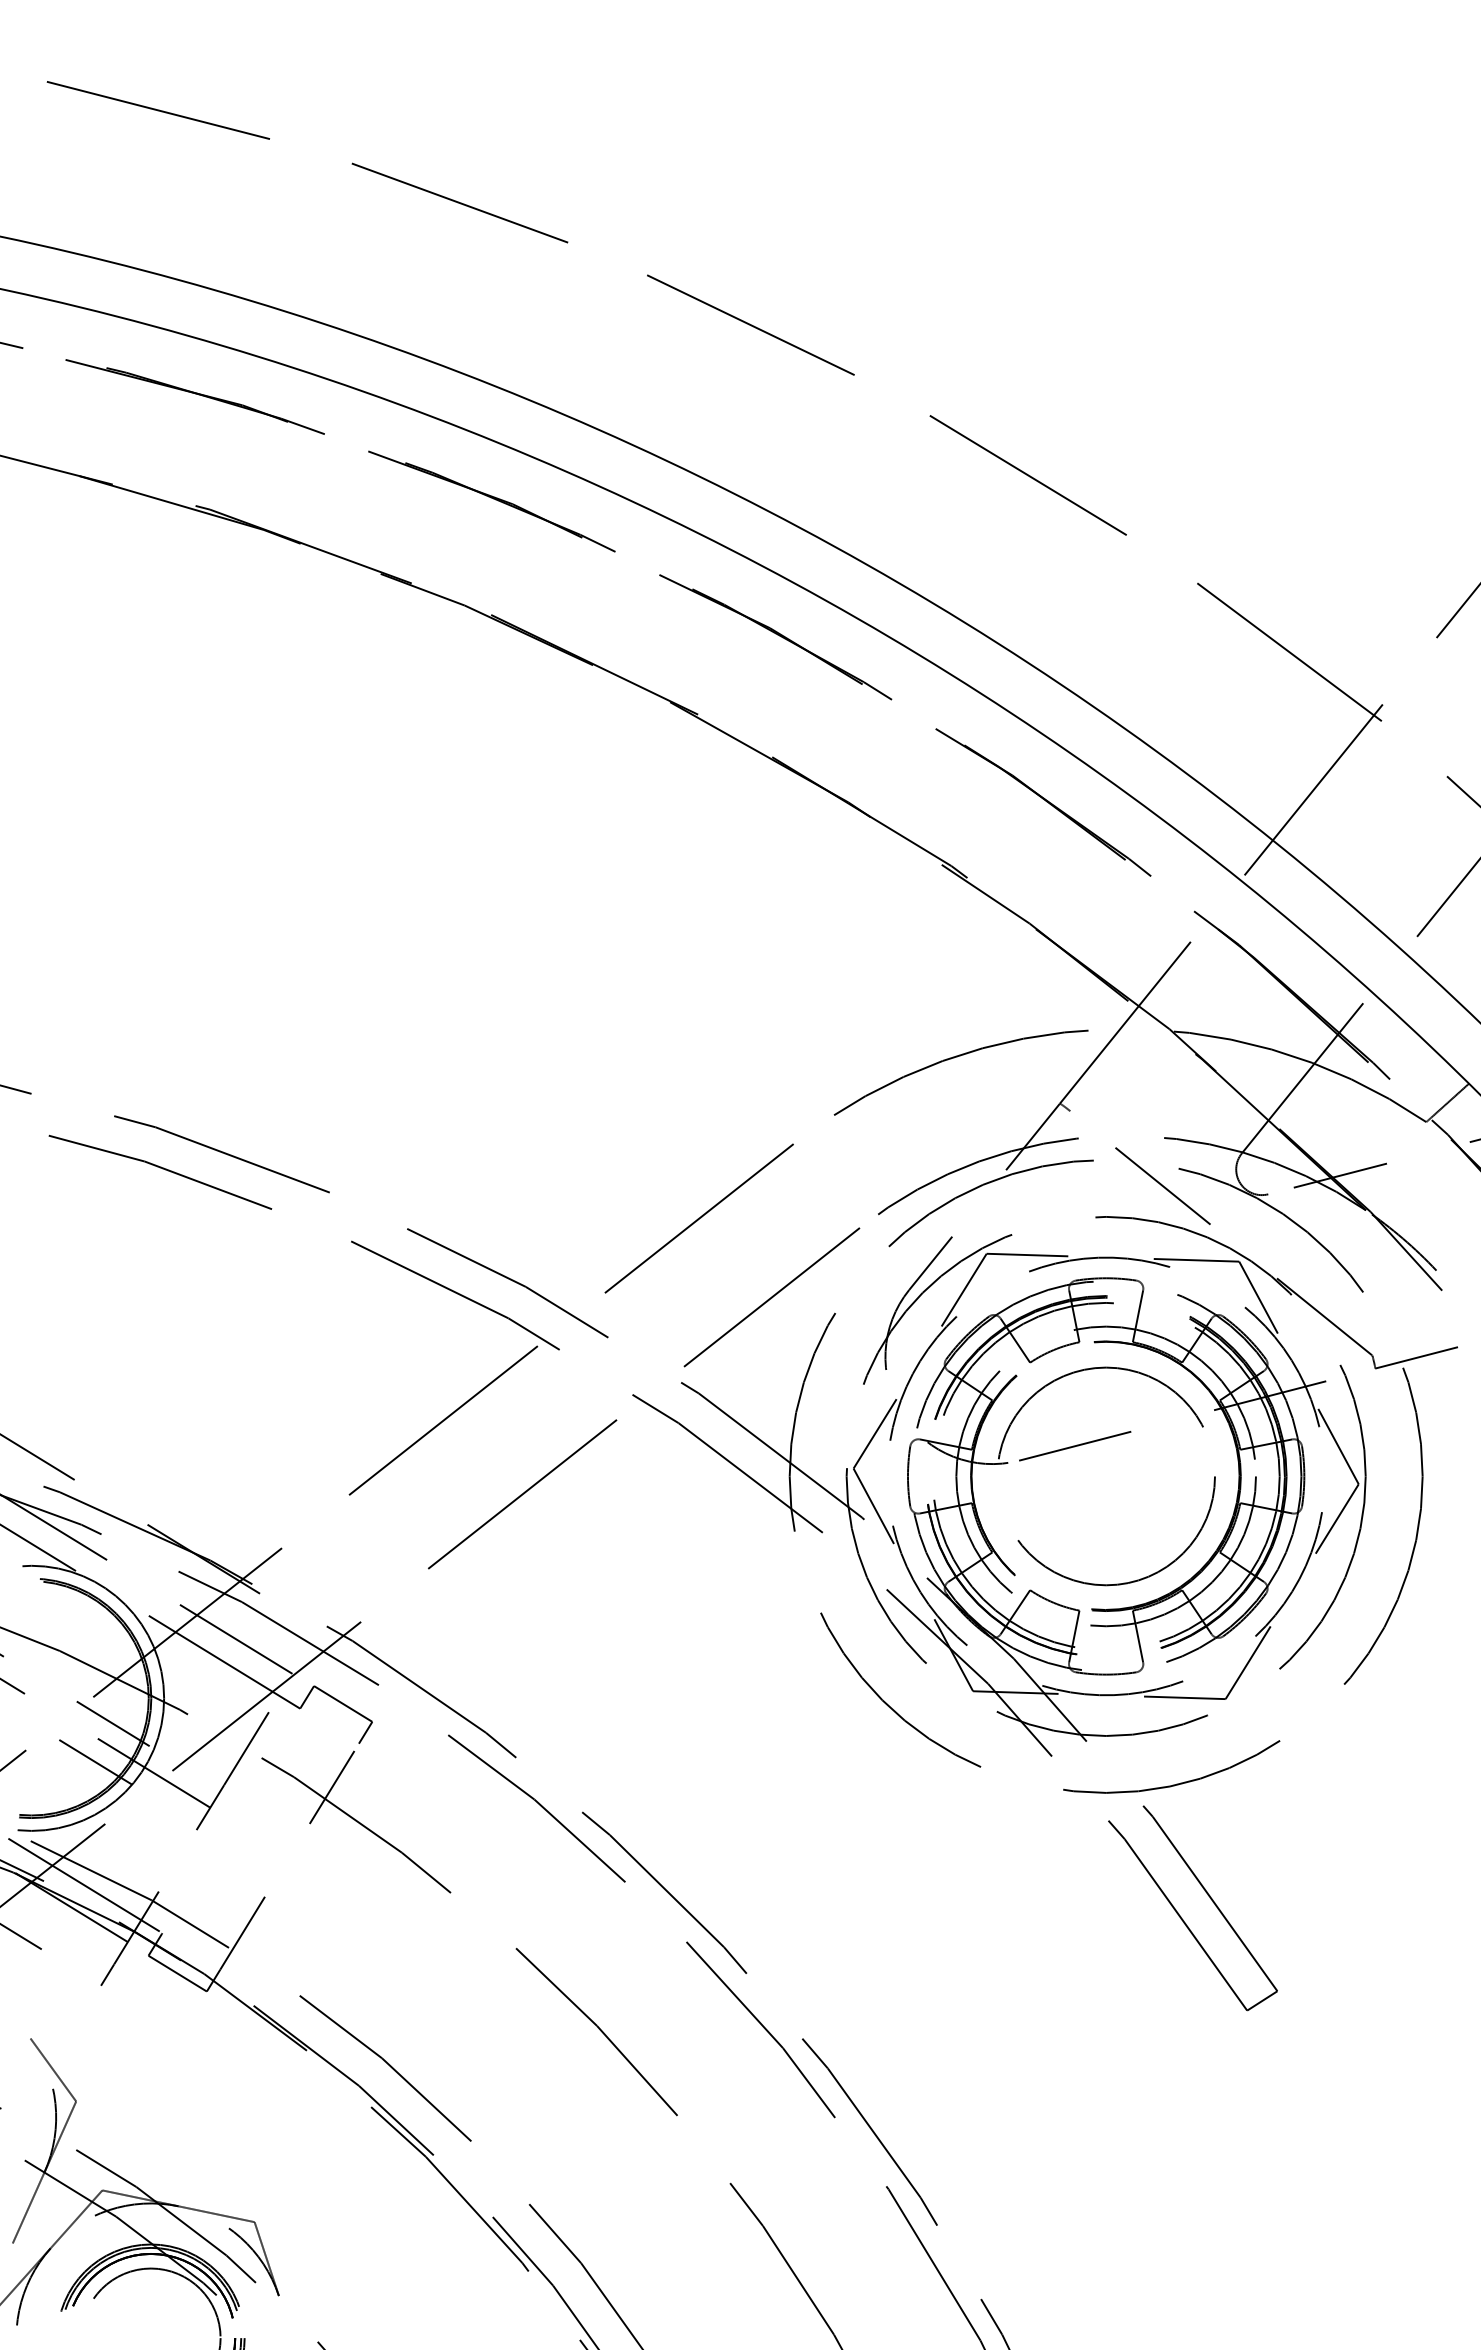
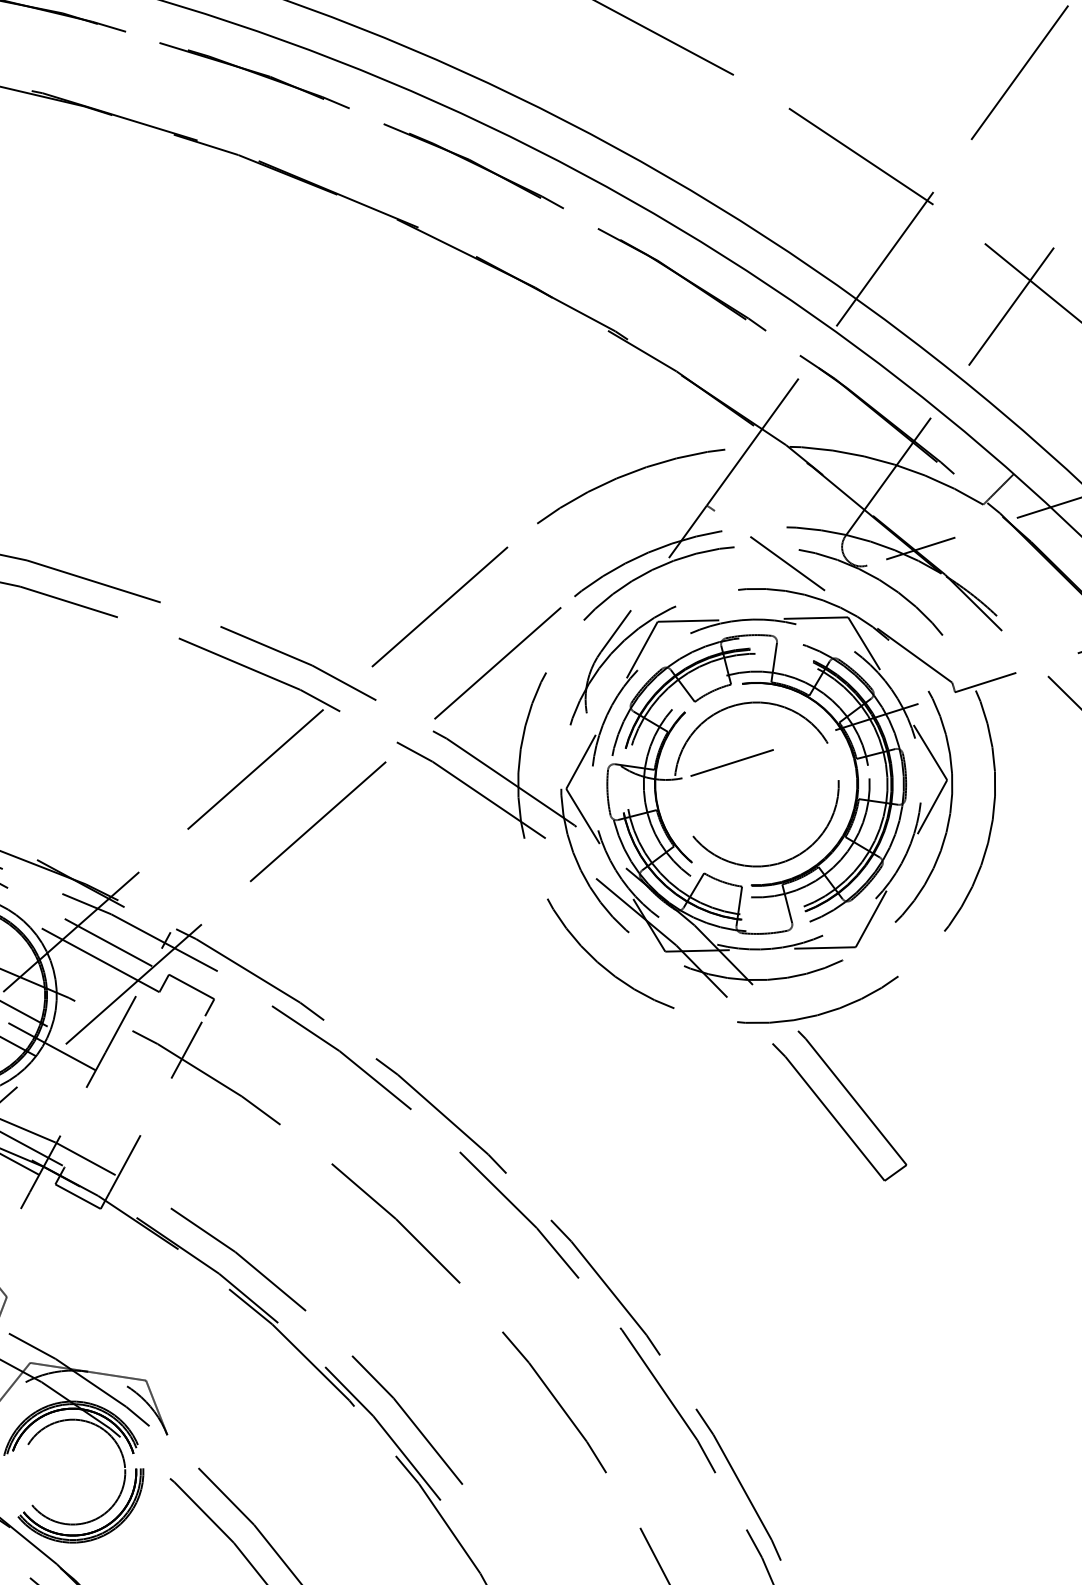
line: (312, 1640) -> (165, 940), added

